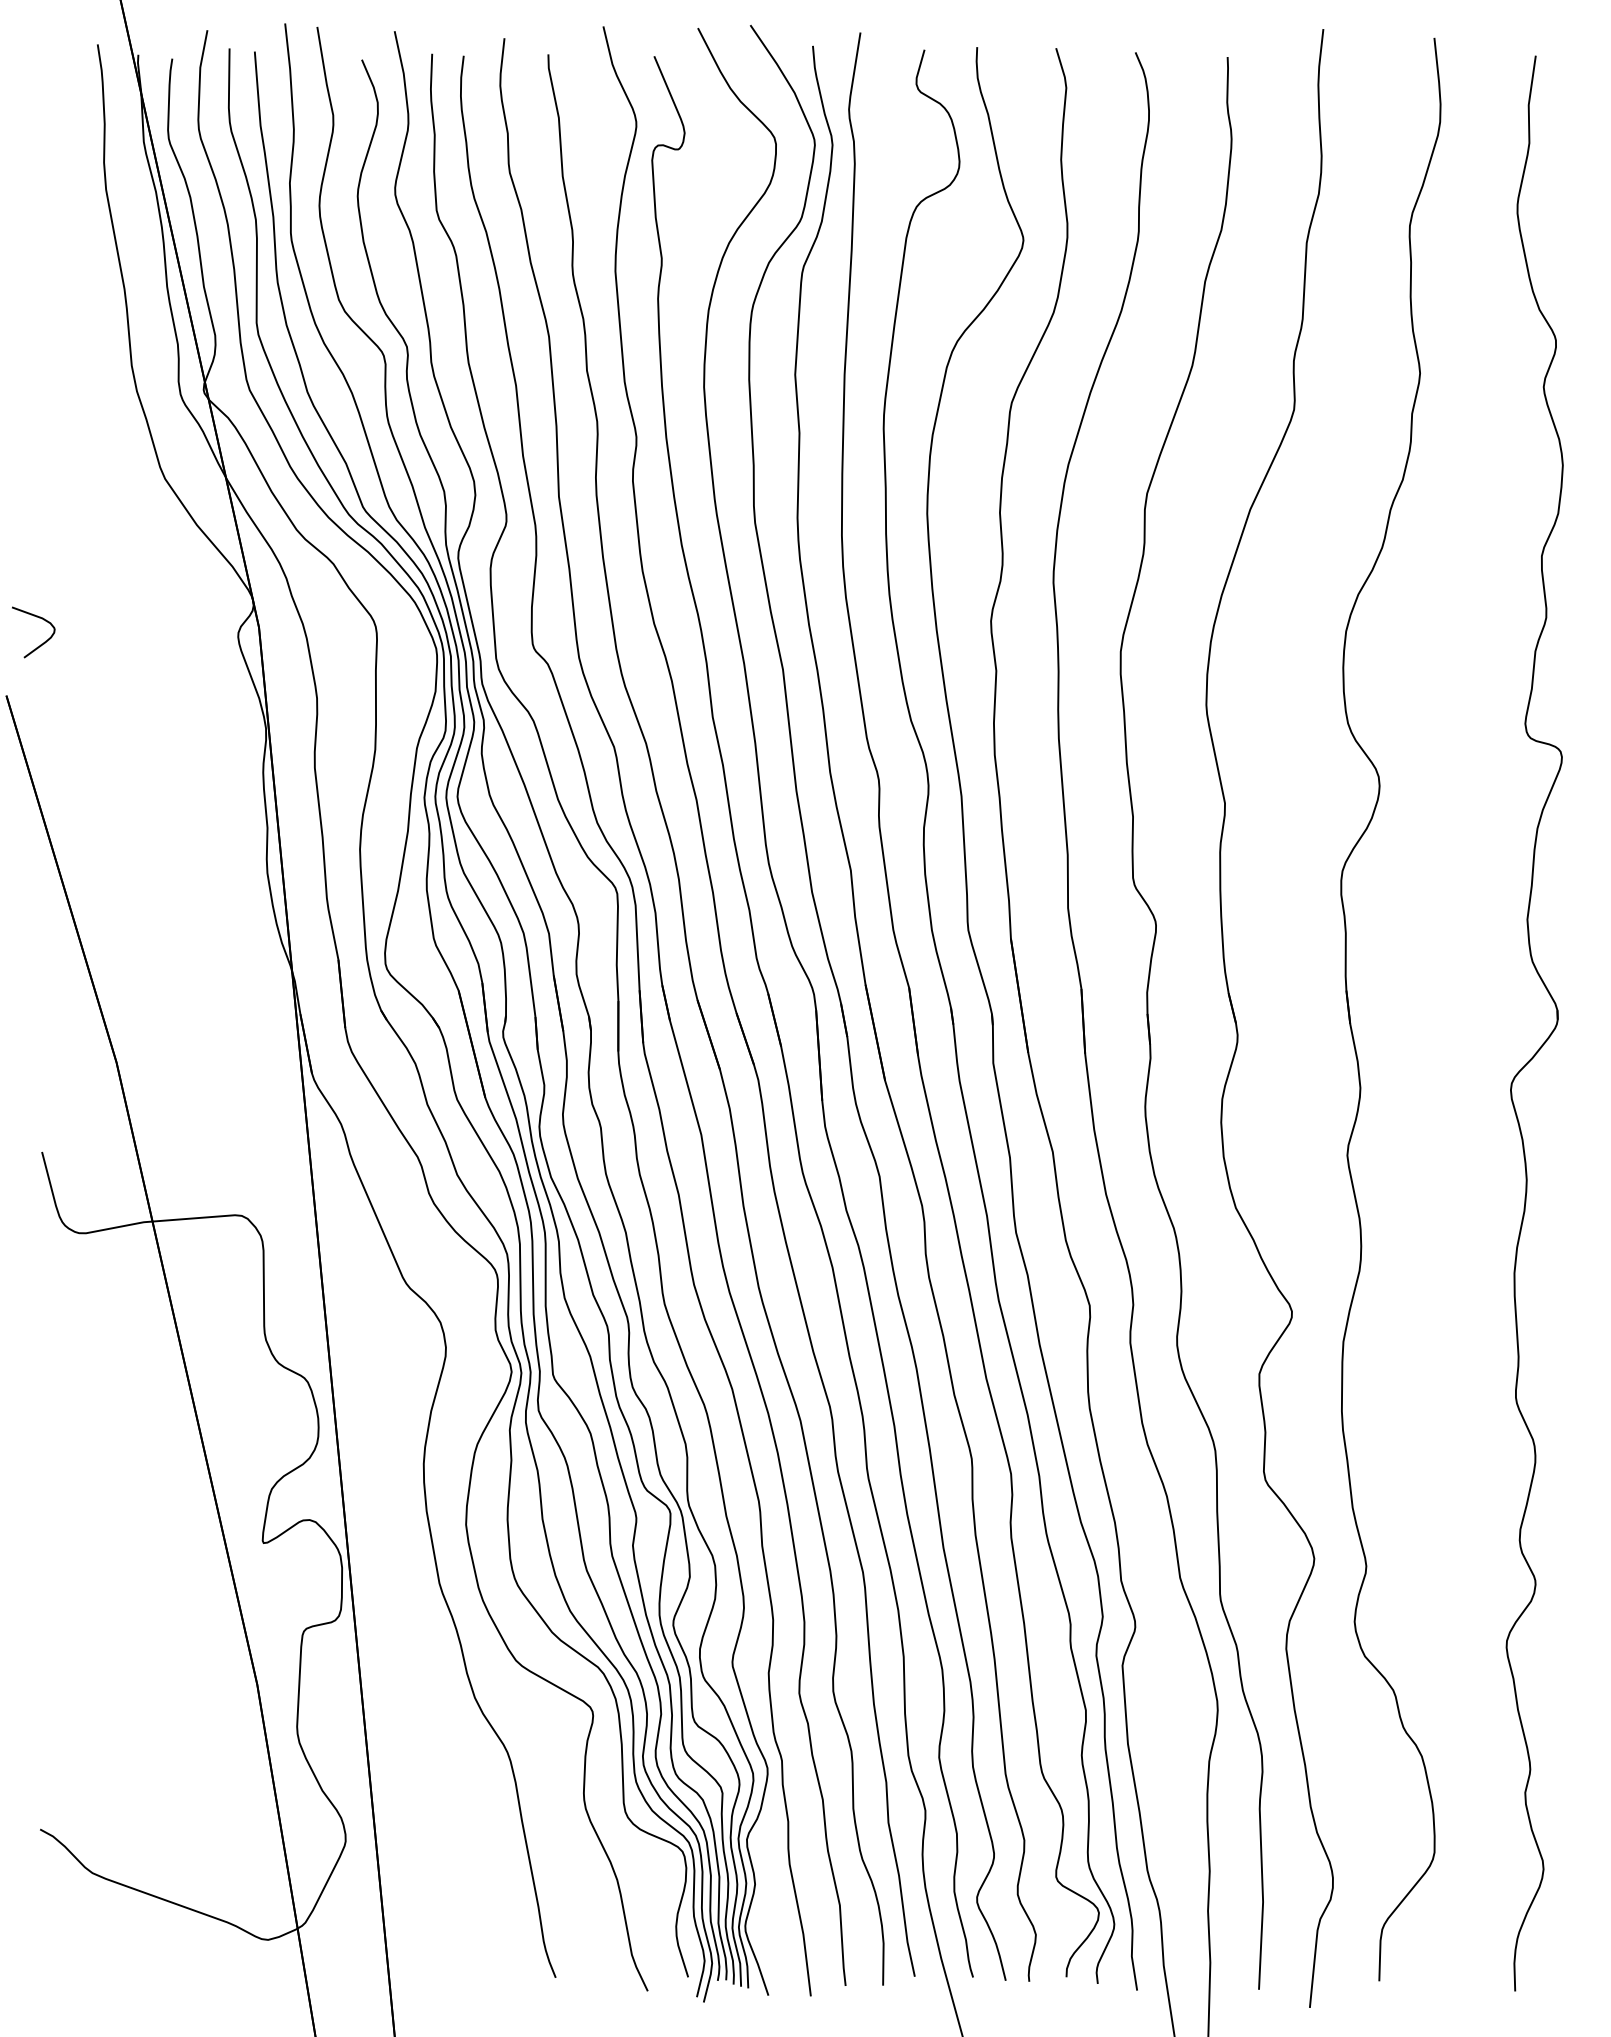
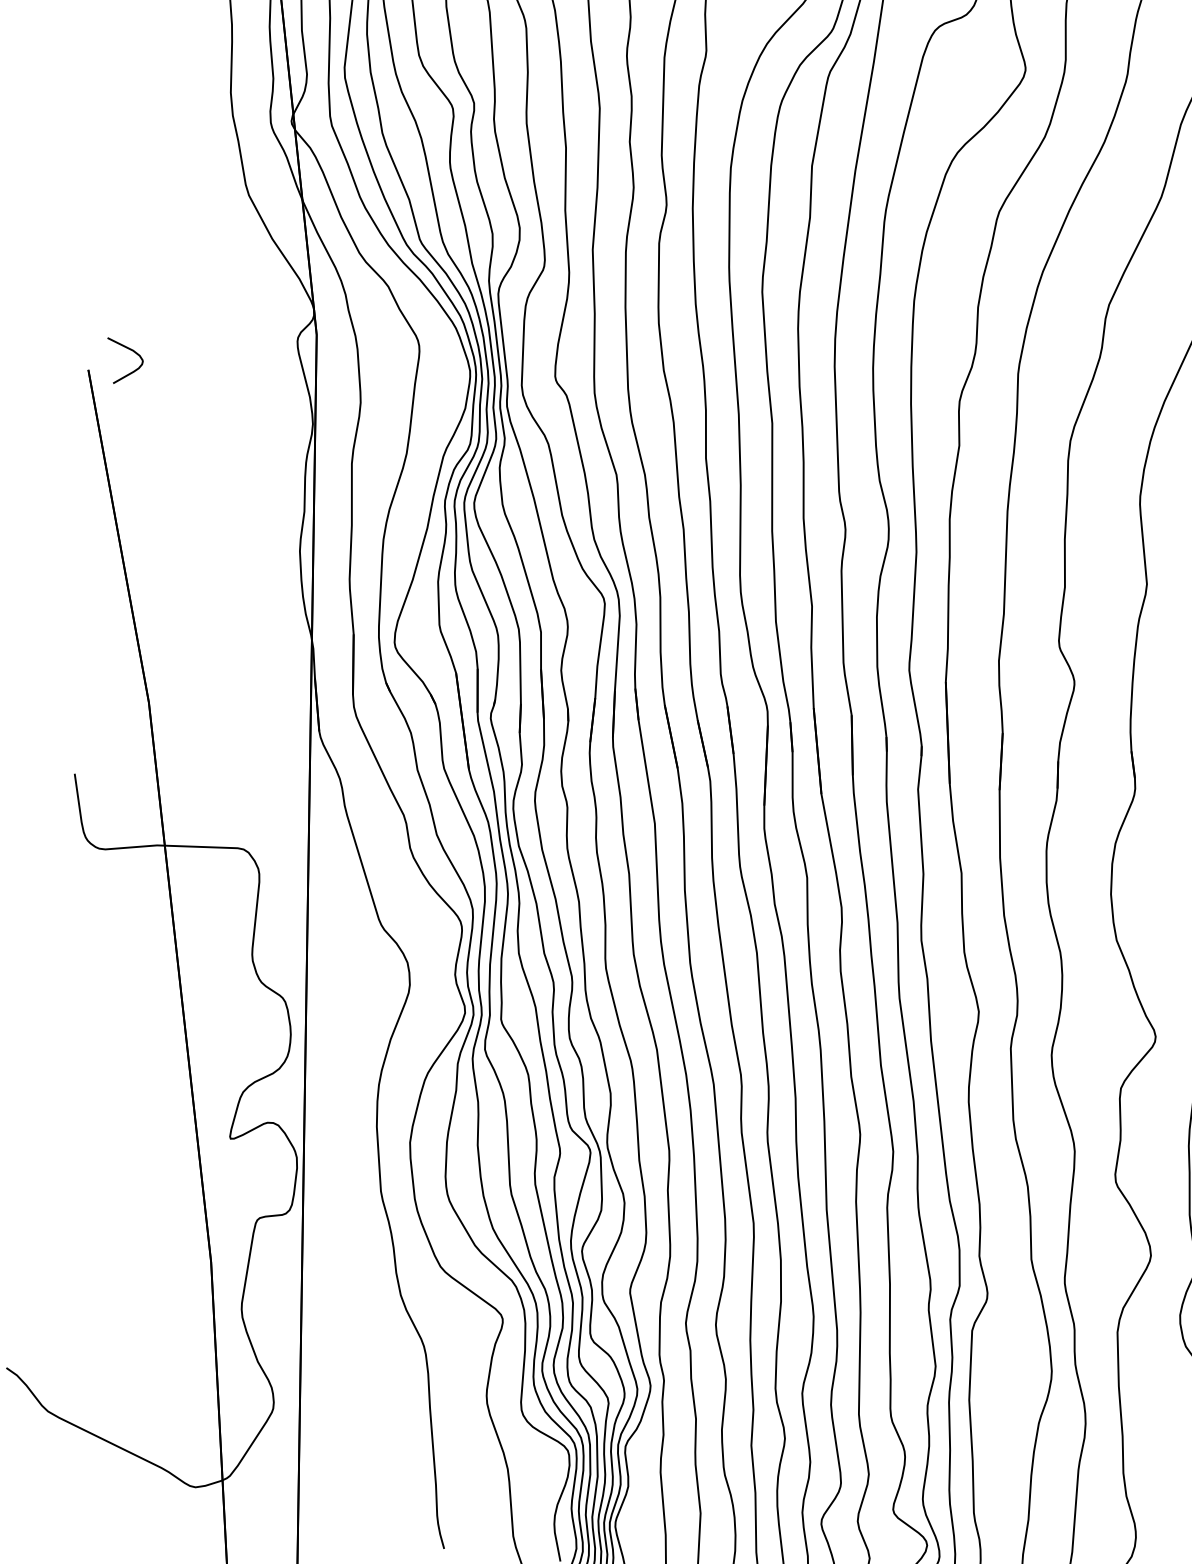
curve: (40, 644) -> (128, 373), moved

